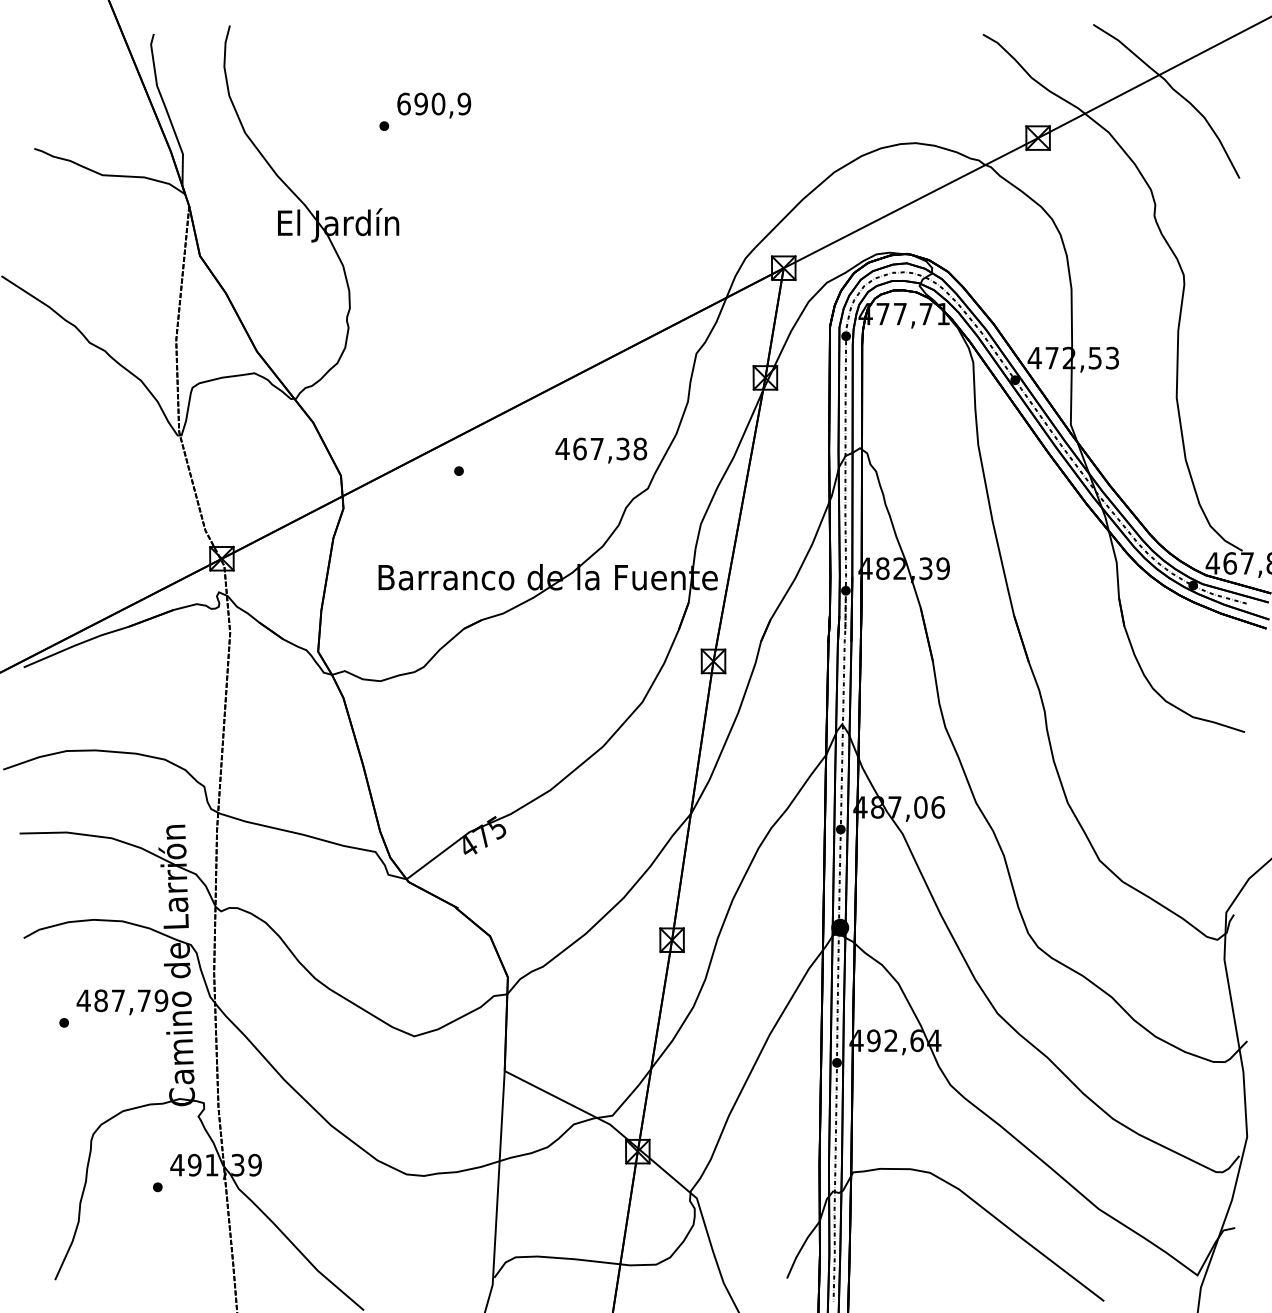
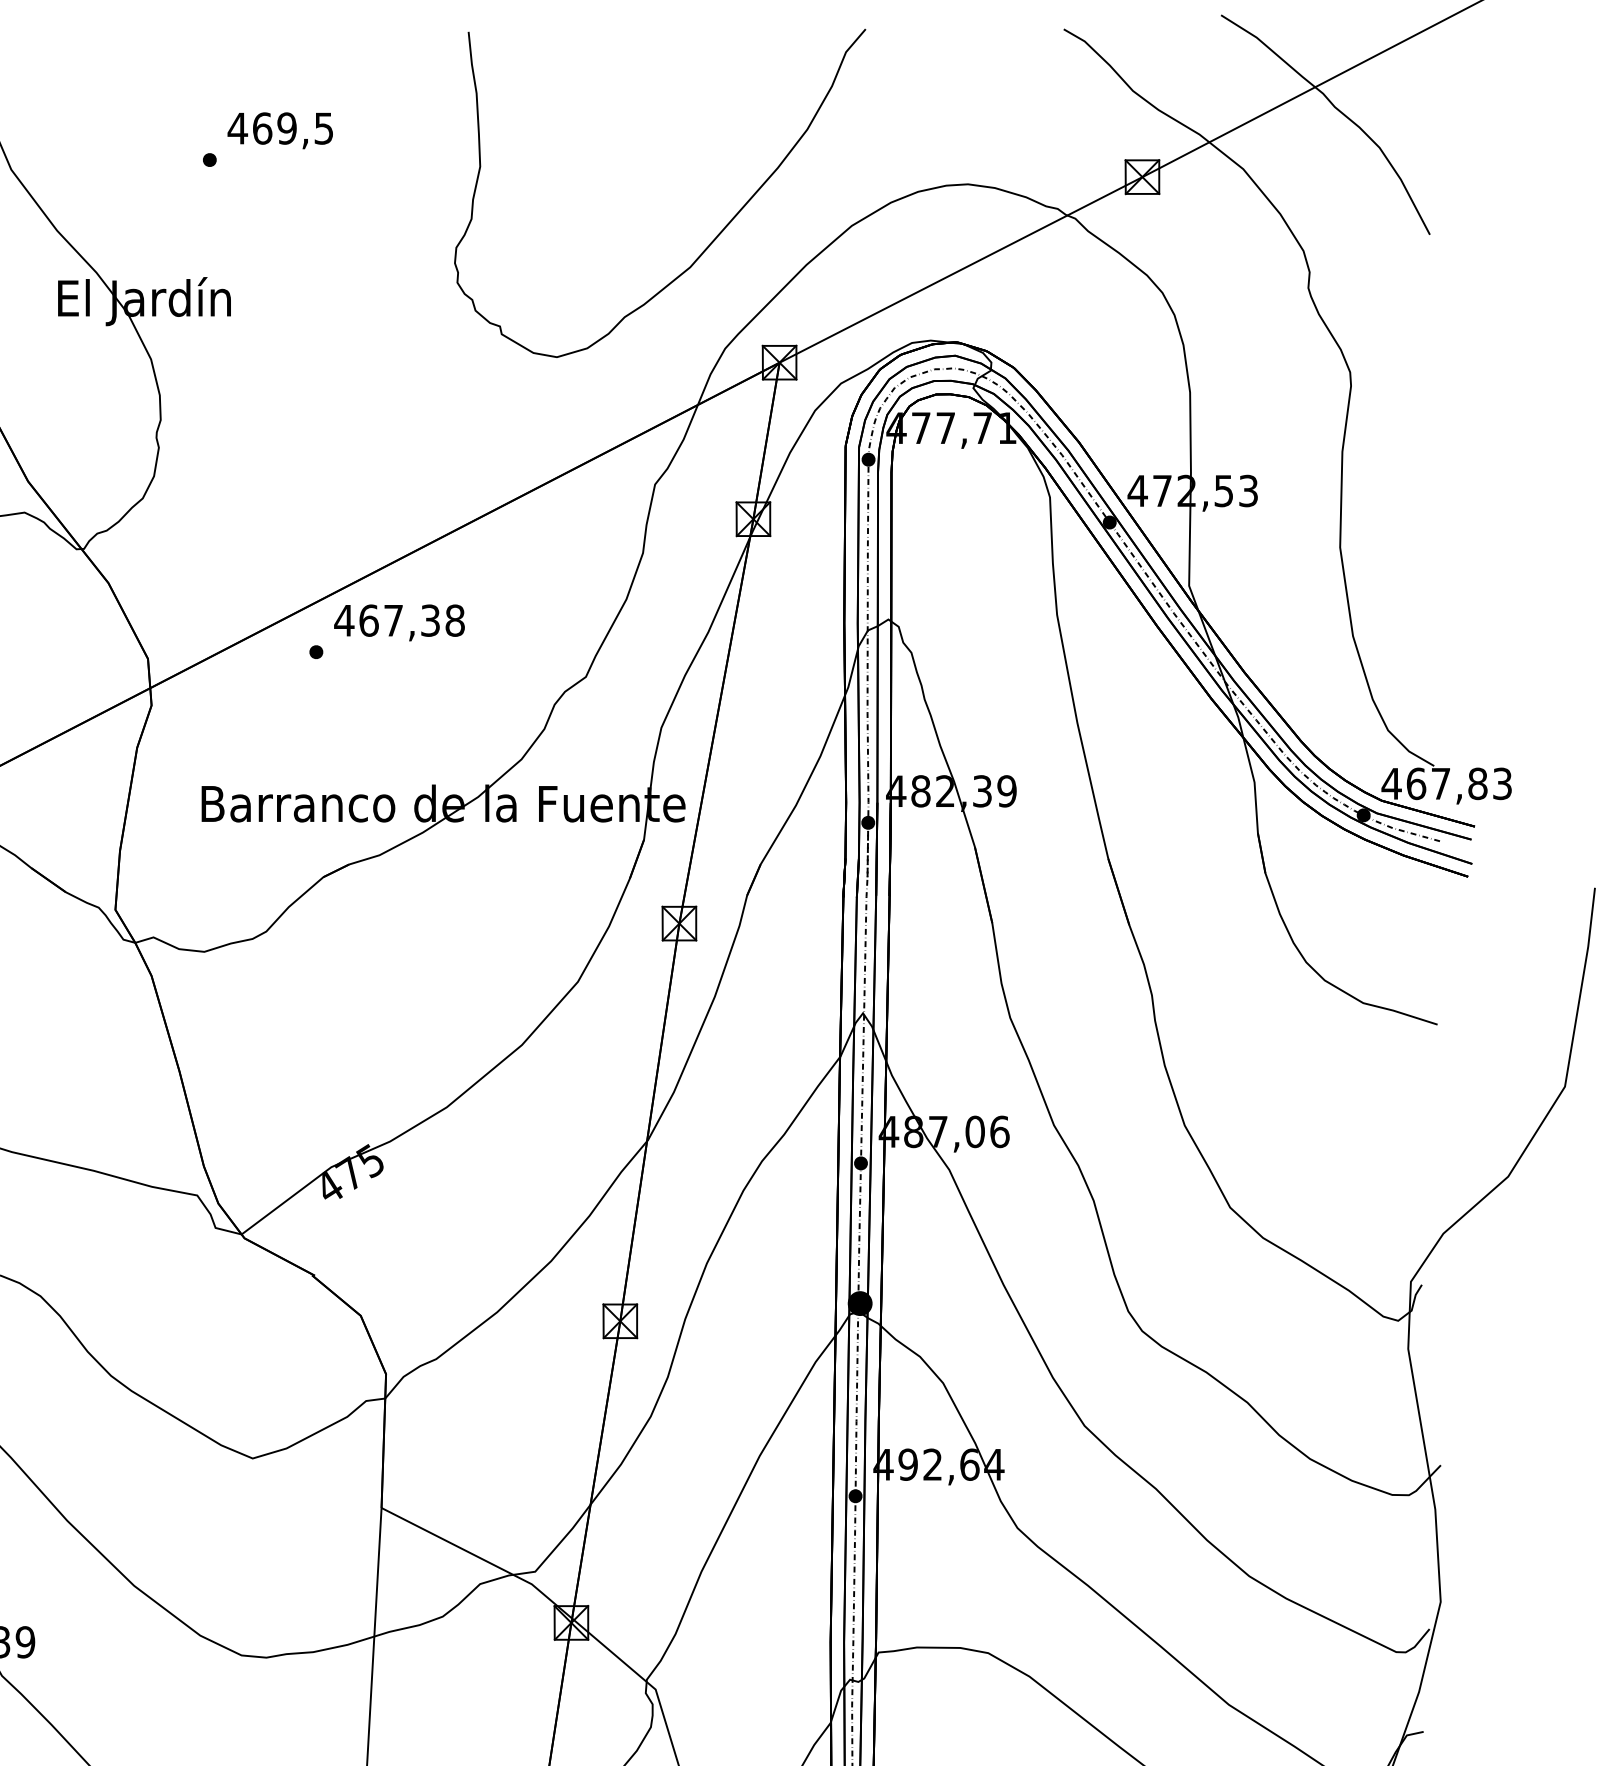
text: (433, 103) -> (279, 127), 690,9 -> 469,5
curve: (739, 178) -> (716, 234), added
text: (601, 450) -> (399, 622), moved

